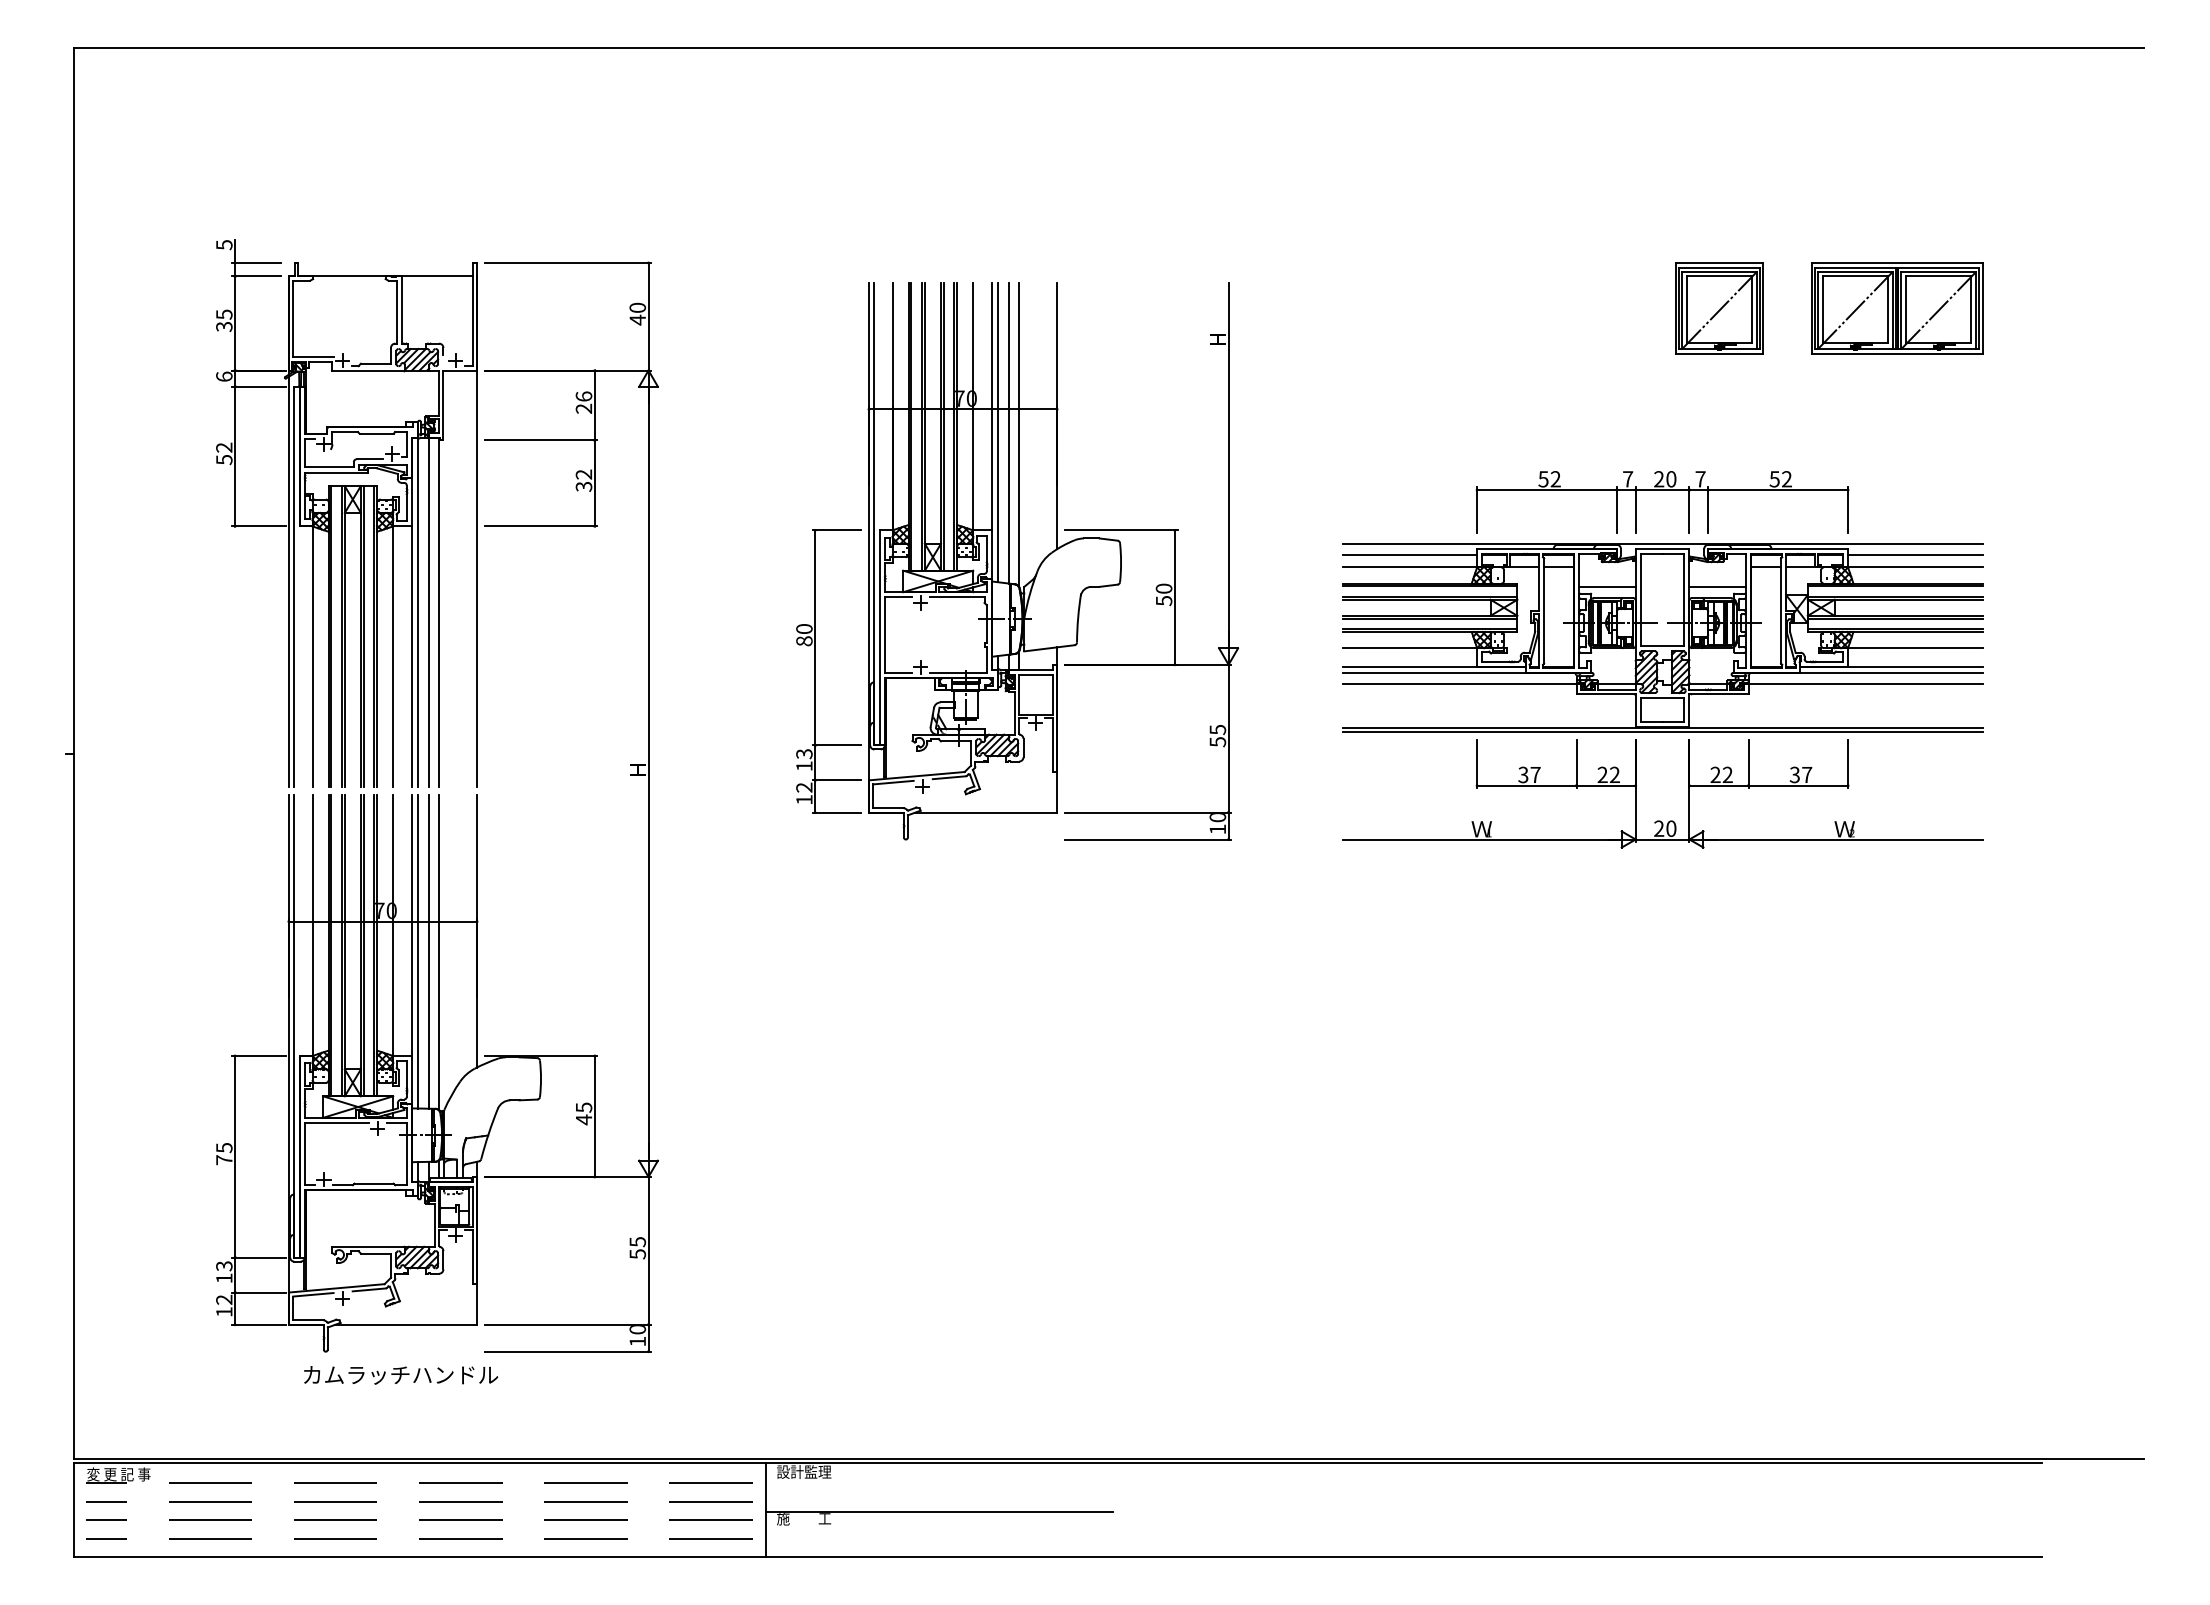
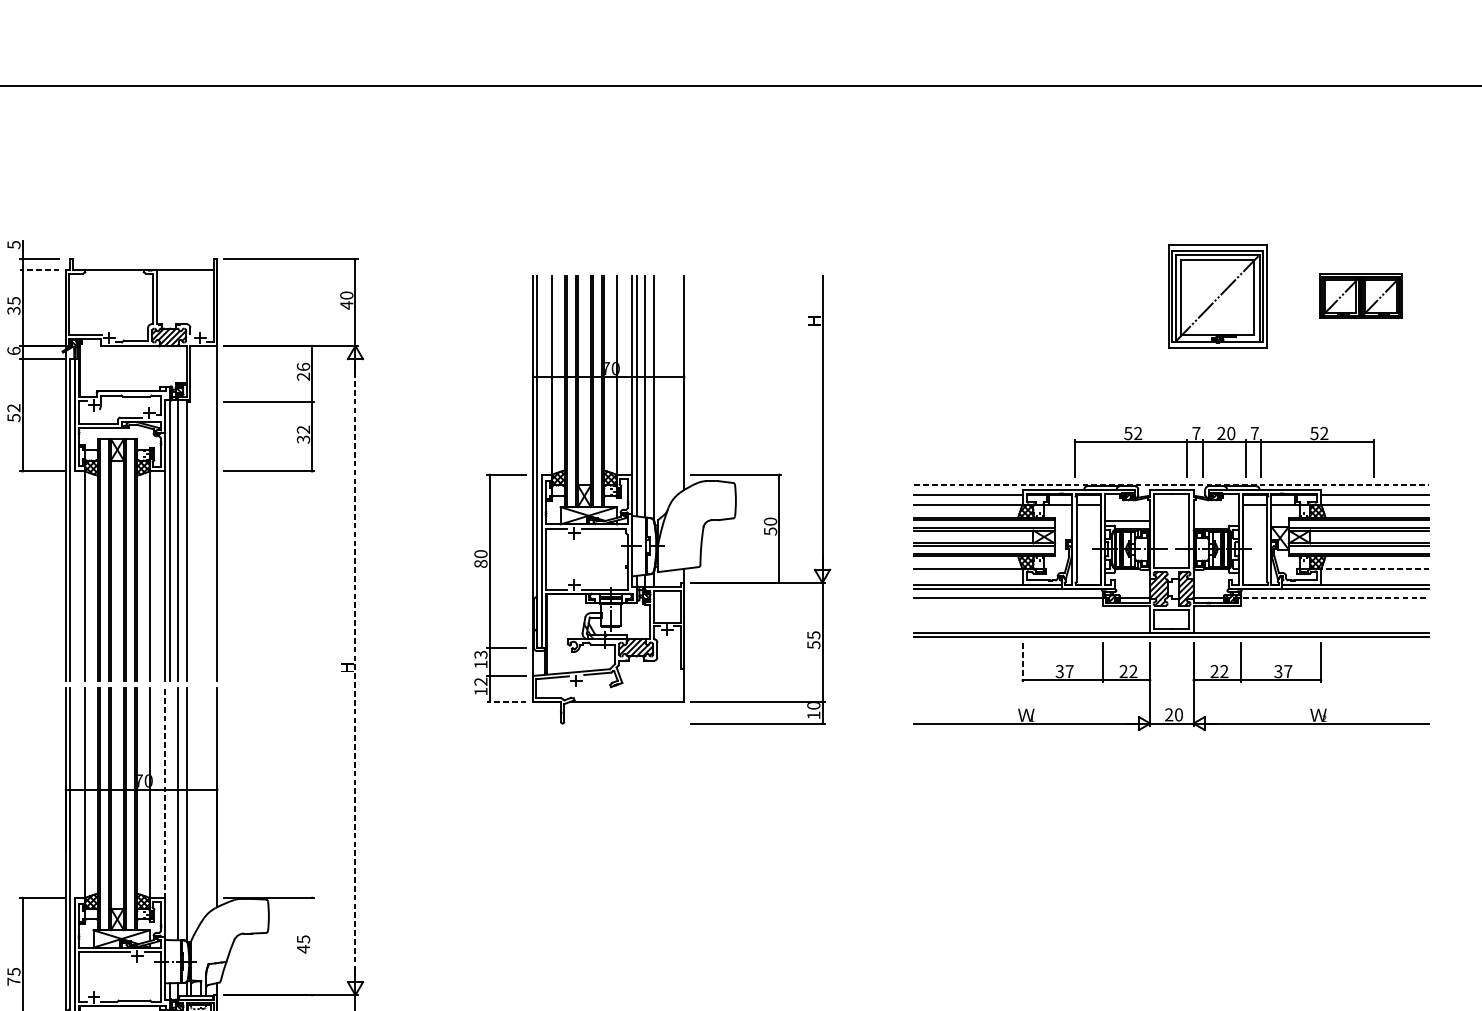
line: (256, 276) -> (39, 270), solid -> dashed
part: (1719, 308) -> (1217, 296), size x1.4
part: (1897, 308) -> (1361, 296), size x0.6
part: (1662, 490) -> (1224, 442), moved
line: (1662, 543) -> (1171, 485), solid -> dashed
line: (1717, 587) -> (1216, 520), removed
line: (1914, 648) -> (1374, 569), solid -> dashed
line: (1861, 683) -> (1332, 597), solid -> dashed
line: (1477, 764) -> (1022, 663), solid -> dashed
line: (648, 773) -> (355, 670), solid -> dashed
line: (836, 812) -> (506, 701), solid -> dashed
line: (411, 926) -> (164, 793), solid -> dashed
line: (417, 951) -> (169, 813), removed
line: (594, 1115) -> (311, 945), removed

